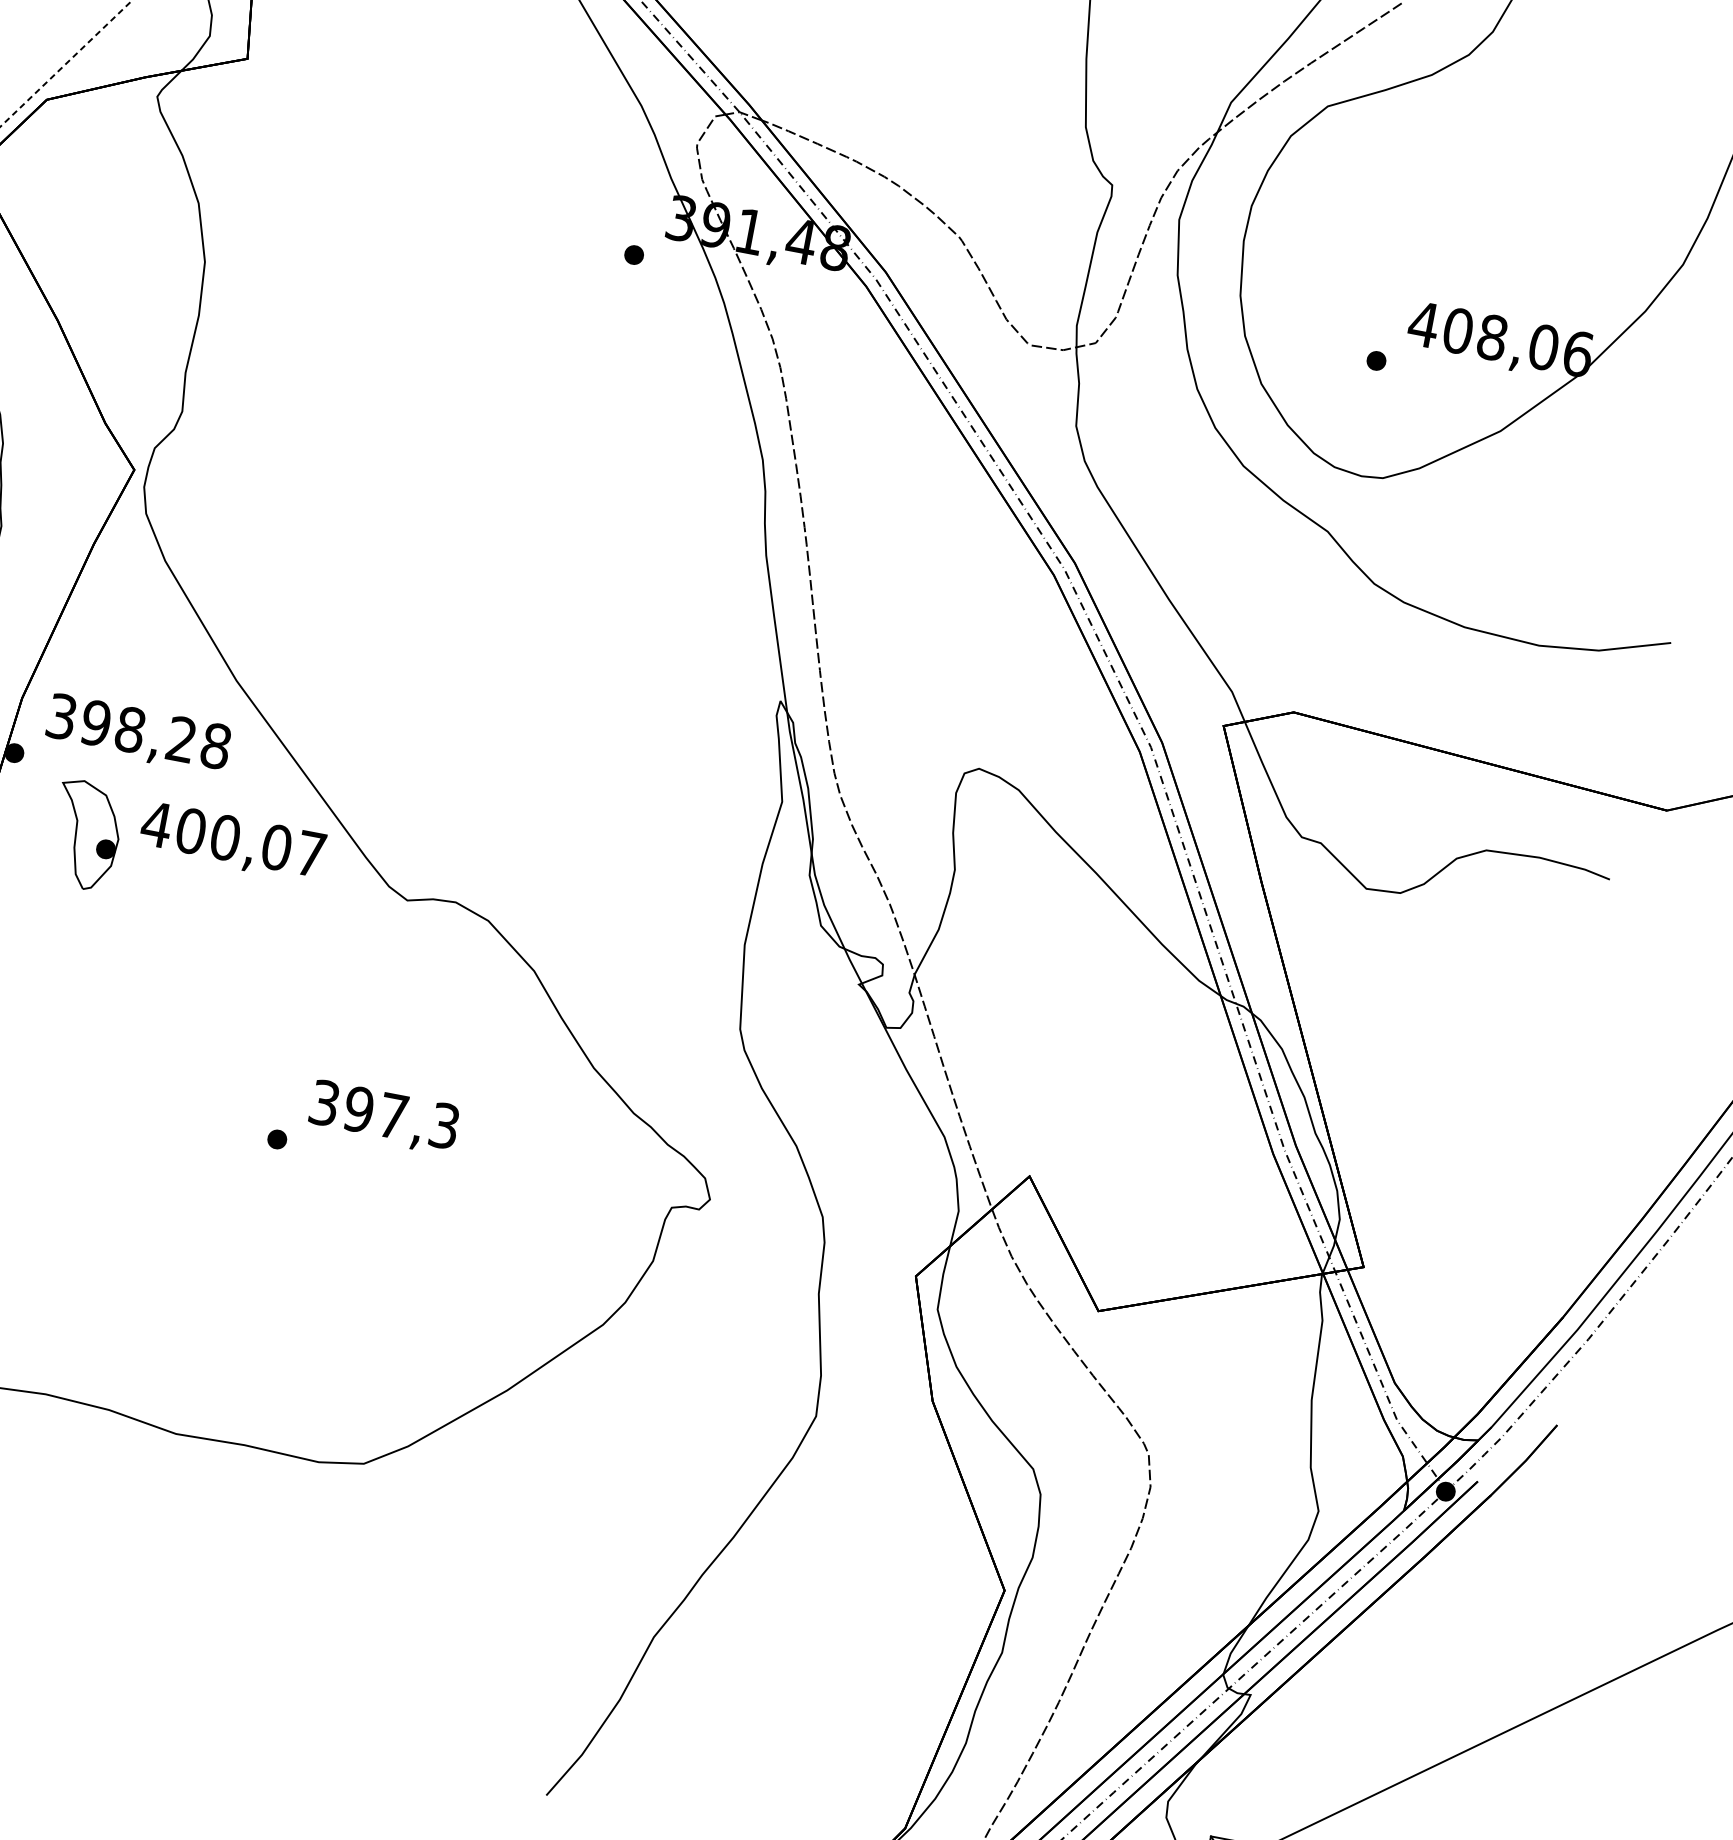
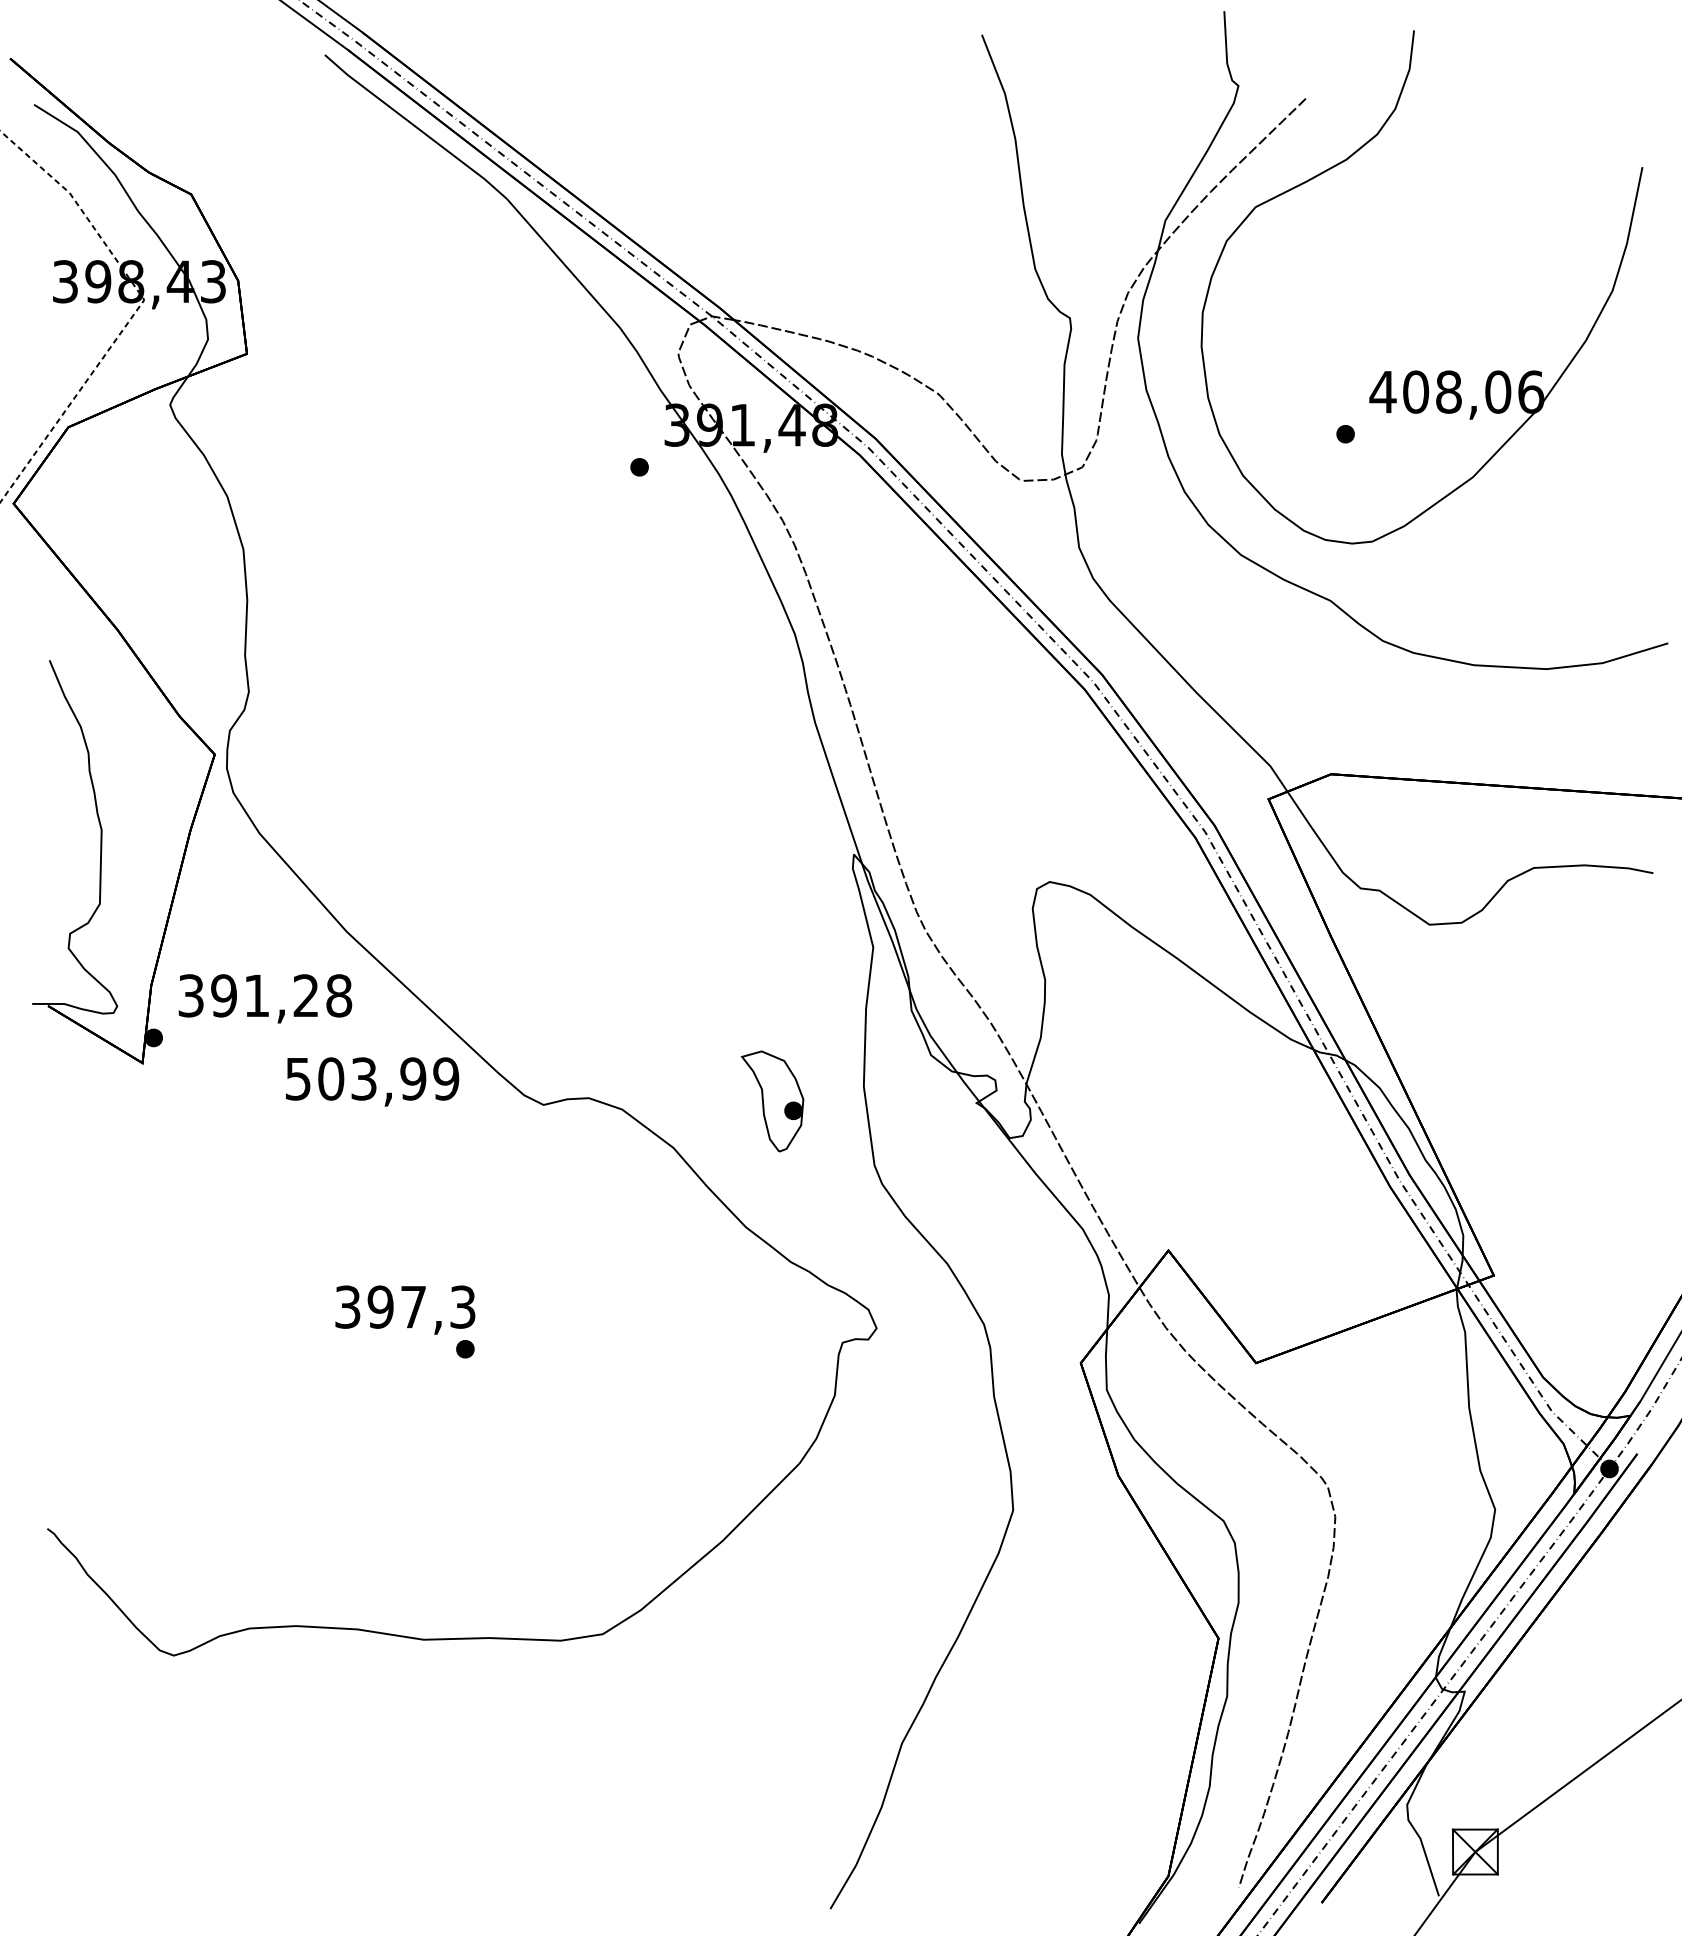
text: (129, 729) -> (256, 995), 398,28 -> 391,28
part: (85, 835) -> (772, 1101), moved
text: (233, 838) -> (371, 1078), 400,07 -> 503,99
text: (384, 1116) -> (405, 1309), moved

